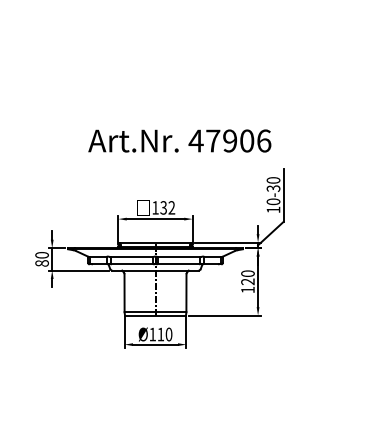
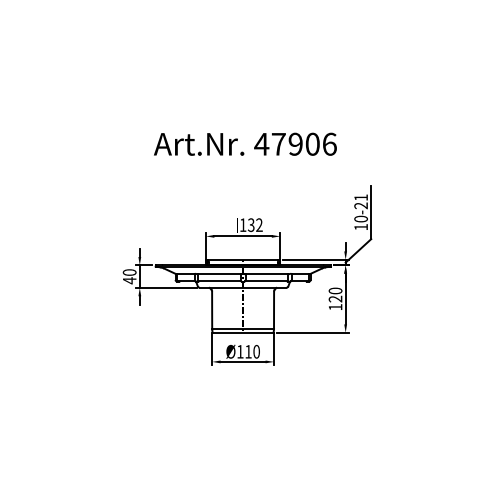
text: (179, 140) -> (245, 143), moved
text: (272, 184) -> (360, 201), 10-30 -> 10-21
text: (41, 263) -> (129, 280), 80 -> 40

